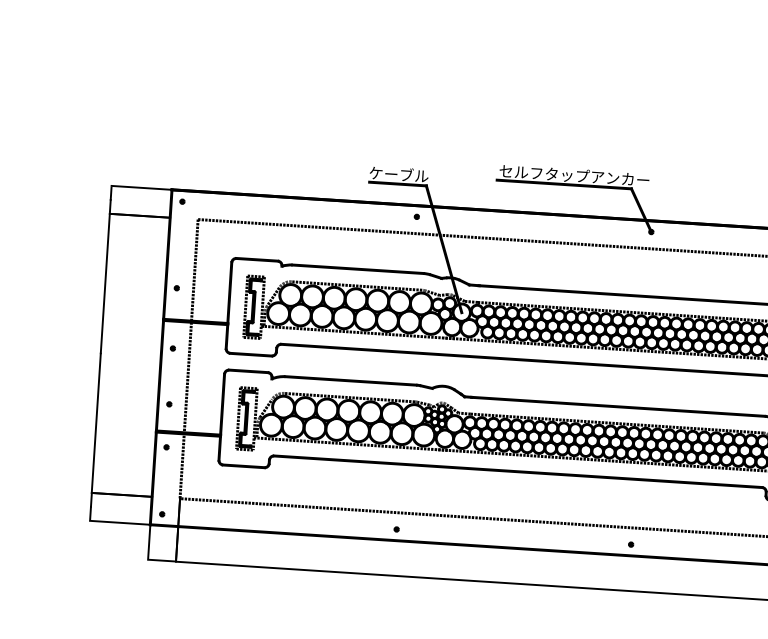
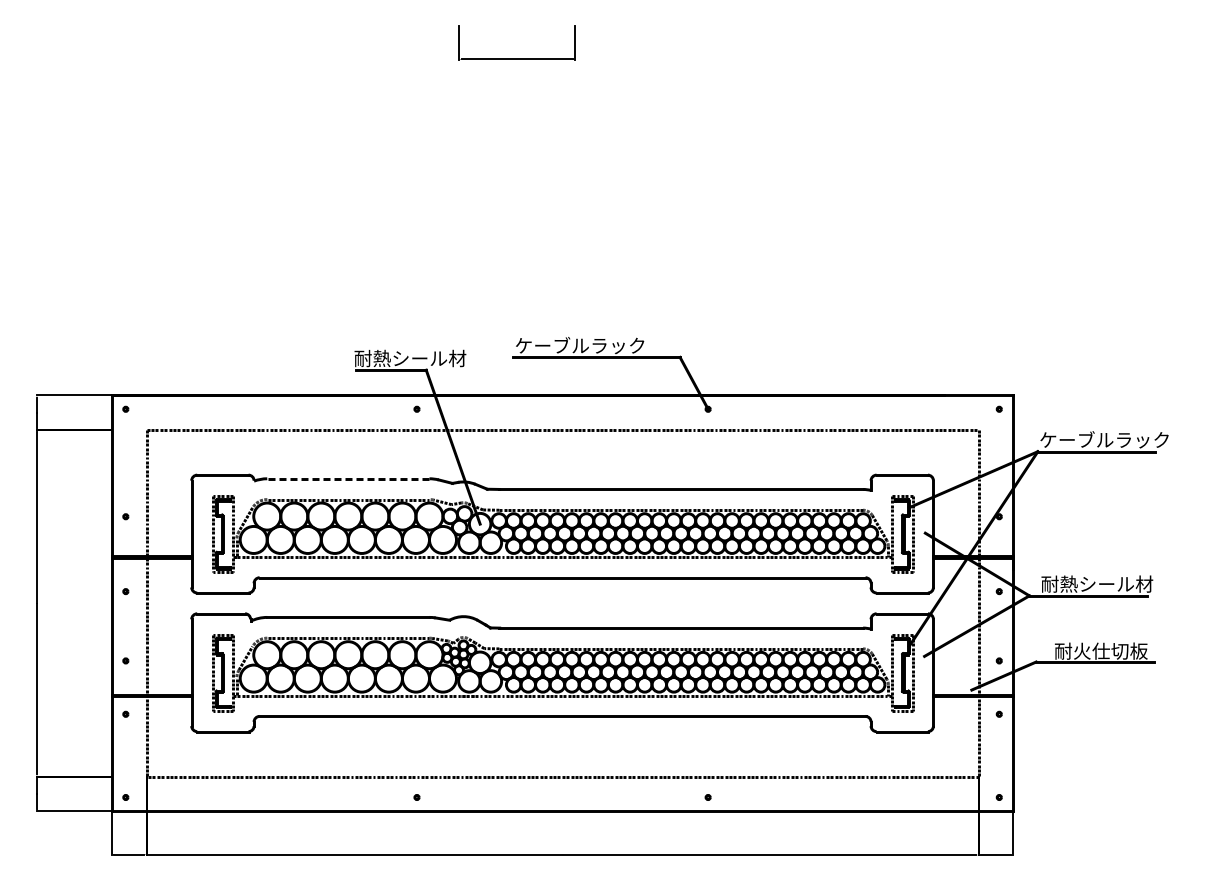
text: (414, 175) -> (410, 358), ケーブル -> 耐熱シール材
text: (574, 175) -> (608, 345), セルフタップアンカー -> ケーブルラック
line: (357, 268) -> (347, 478), solid -> dashed

